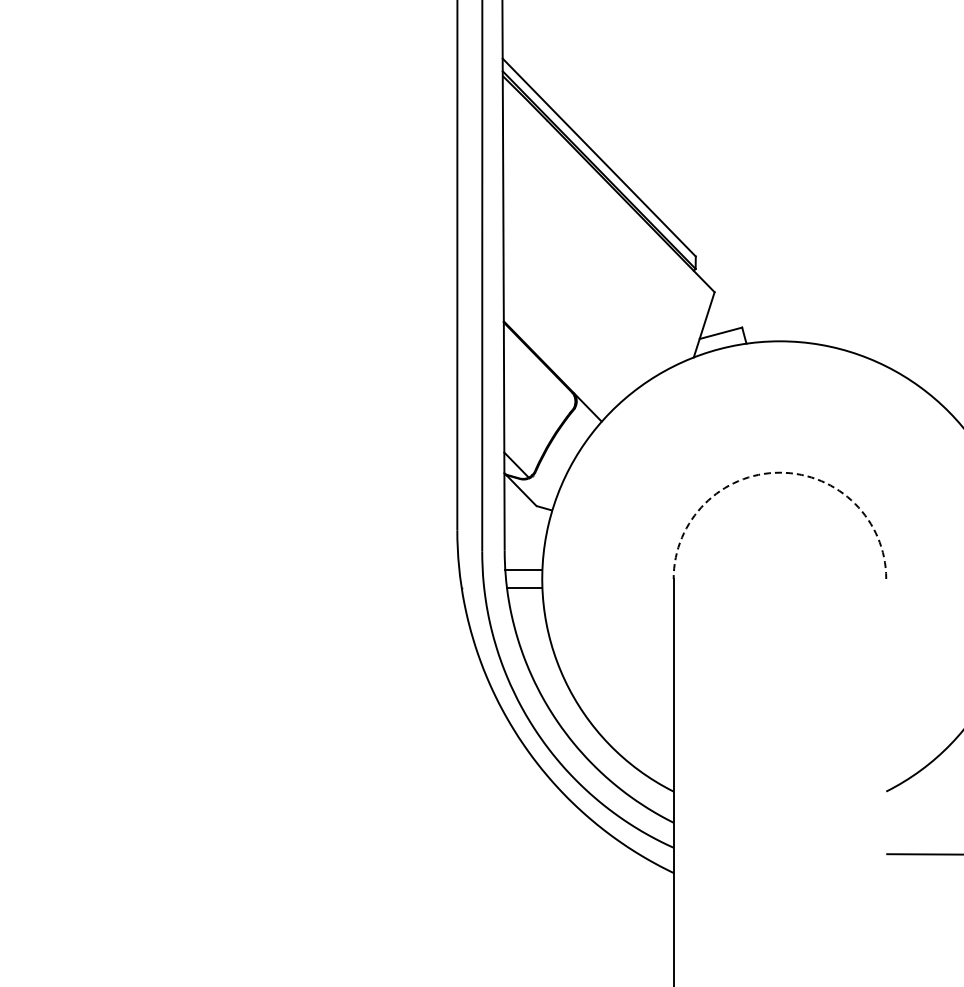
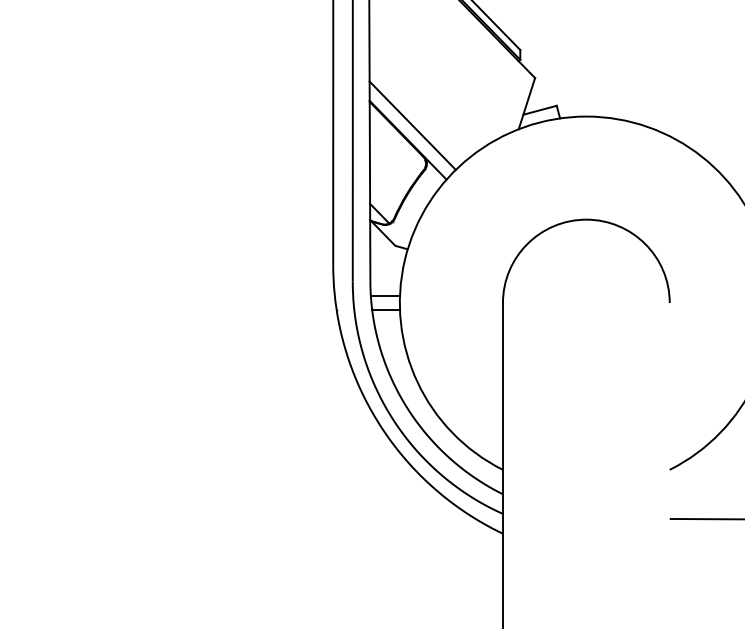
line: (558, 352) -> (412, 125), added
arc: (779, 472) -> (586, 219), dashed -> solid

